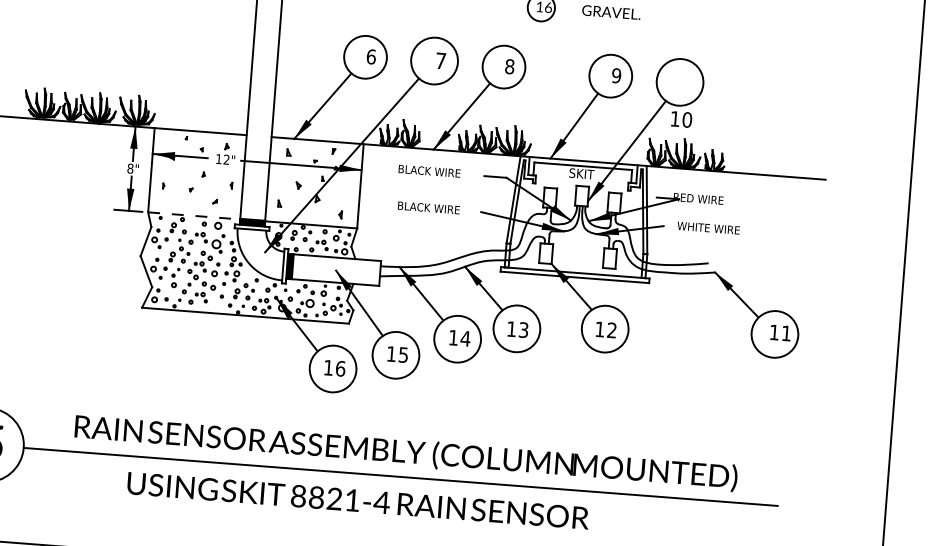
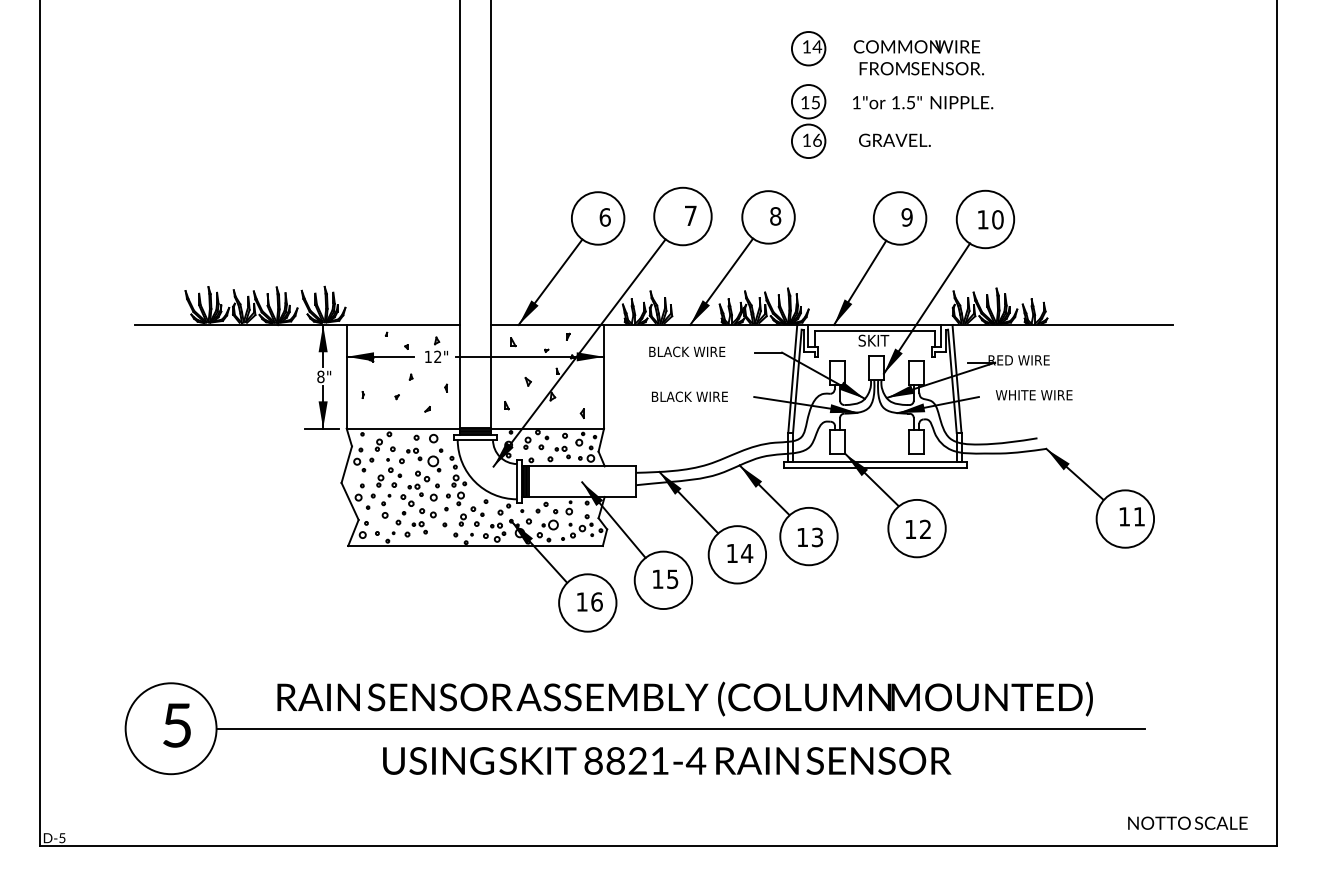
text: (681, 119) -> (990, 219), moved
line: (194, 215) -> (403, 428), dashed -> solid
text: (358, 500) -> (667, 760), moved

